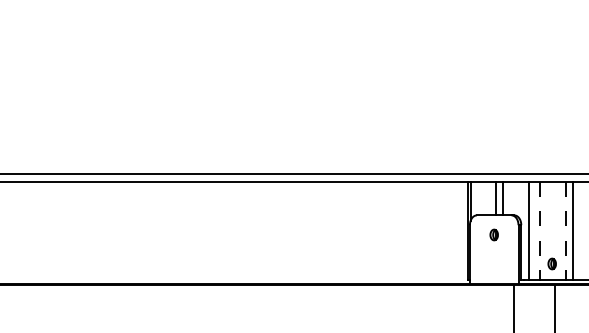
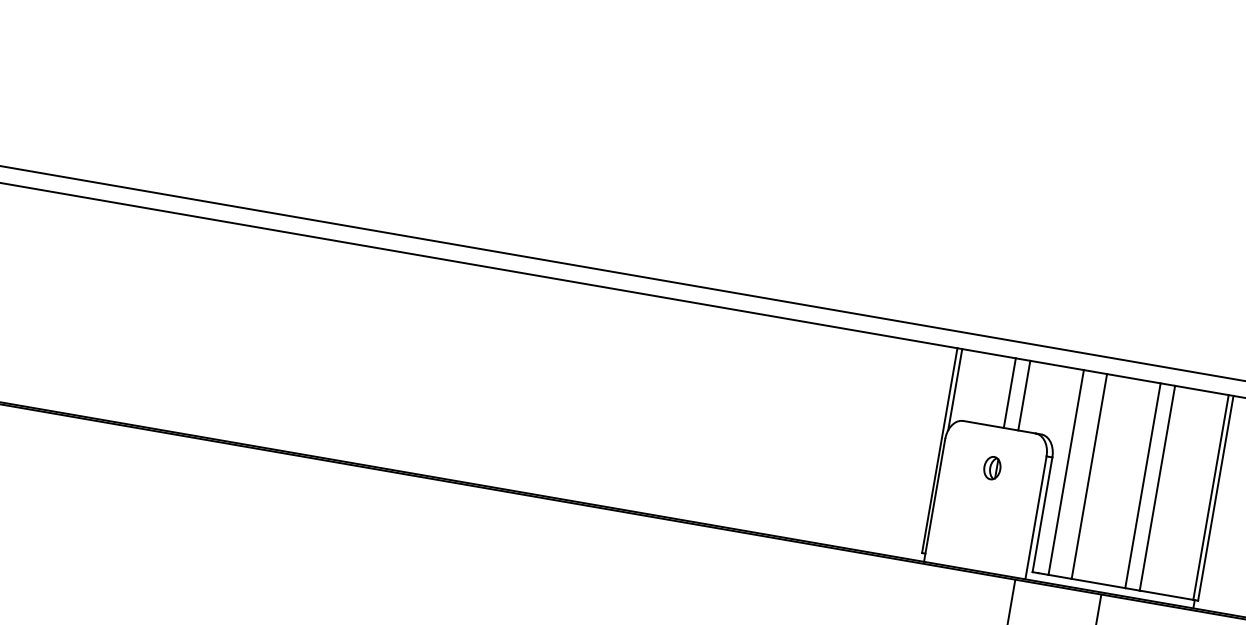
line: (540, 231) -> (1090, 477), dashed -> solid
line: (565, 231) -> (1142, 486), dashed -> solid
part: (551, 263) -> (1101, 548), removed

